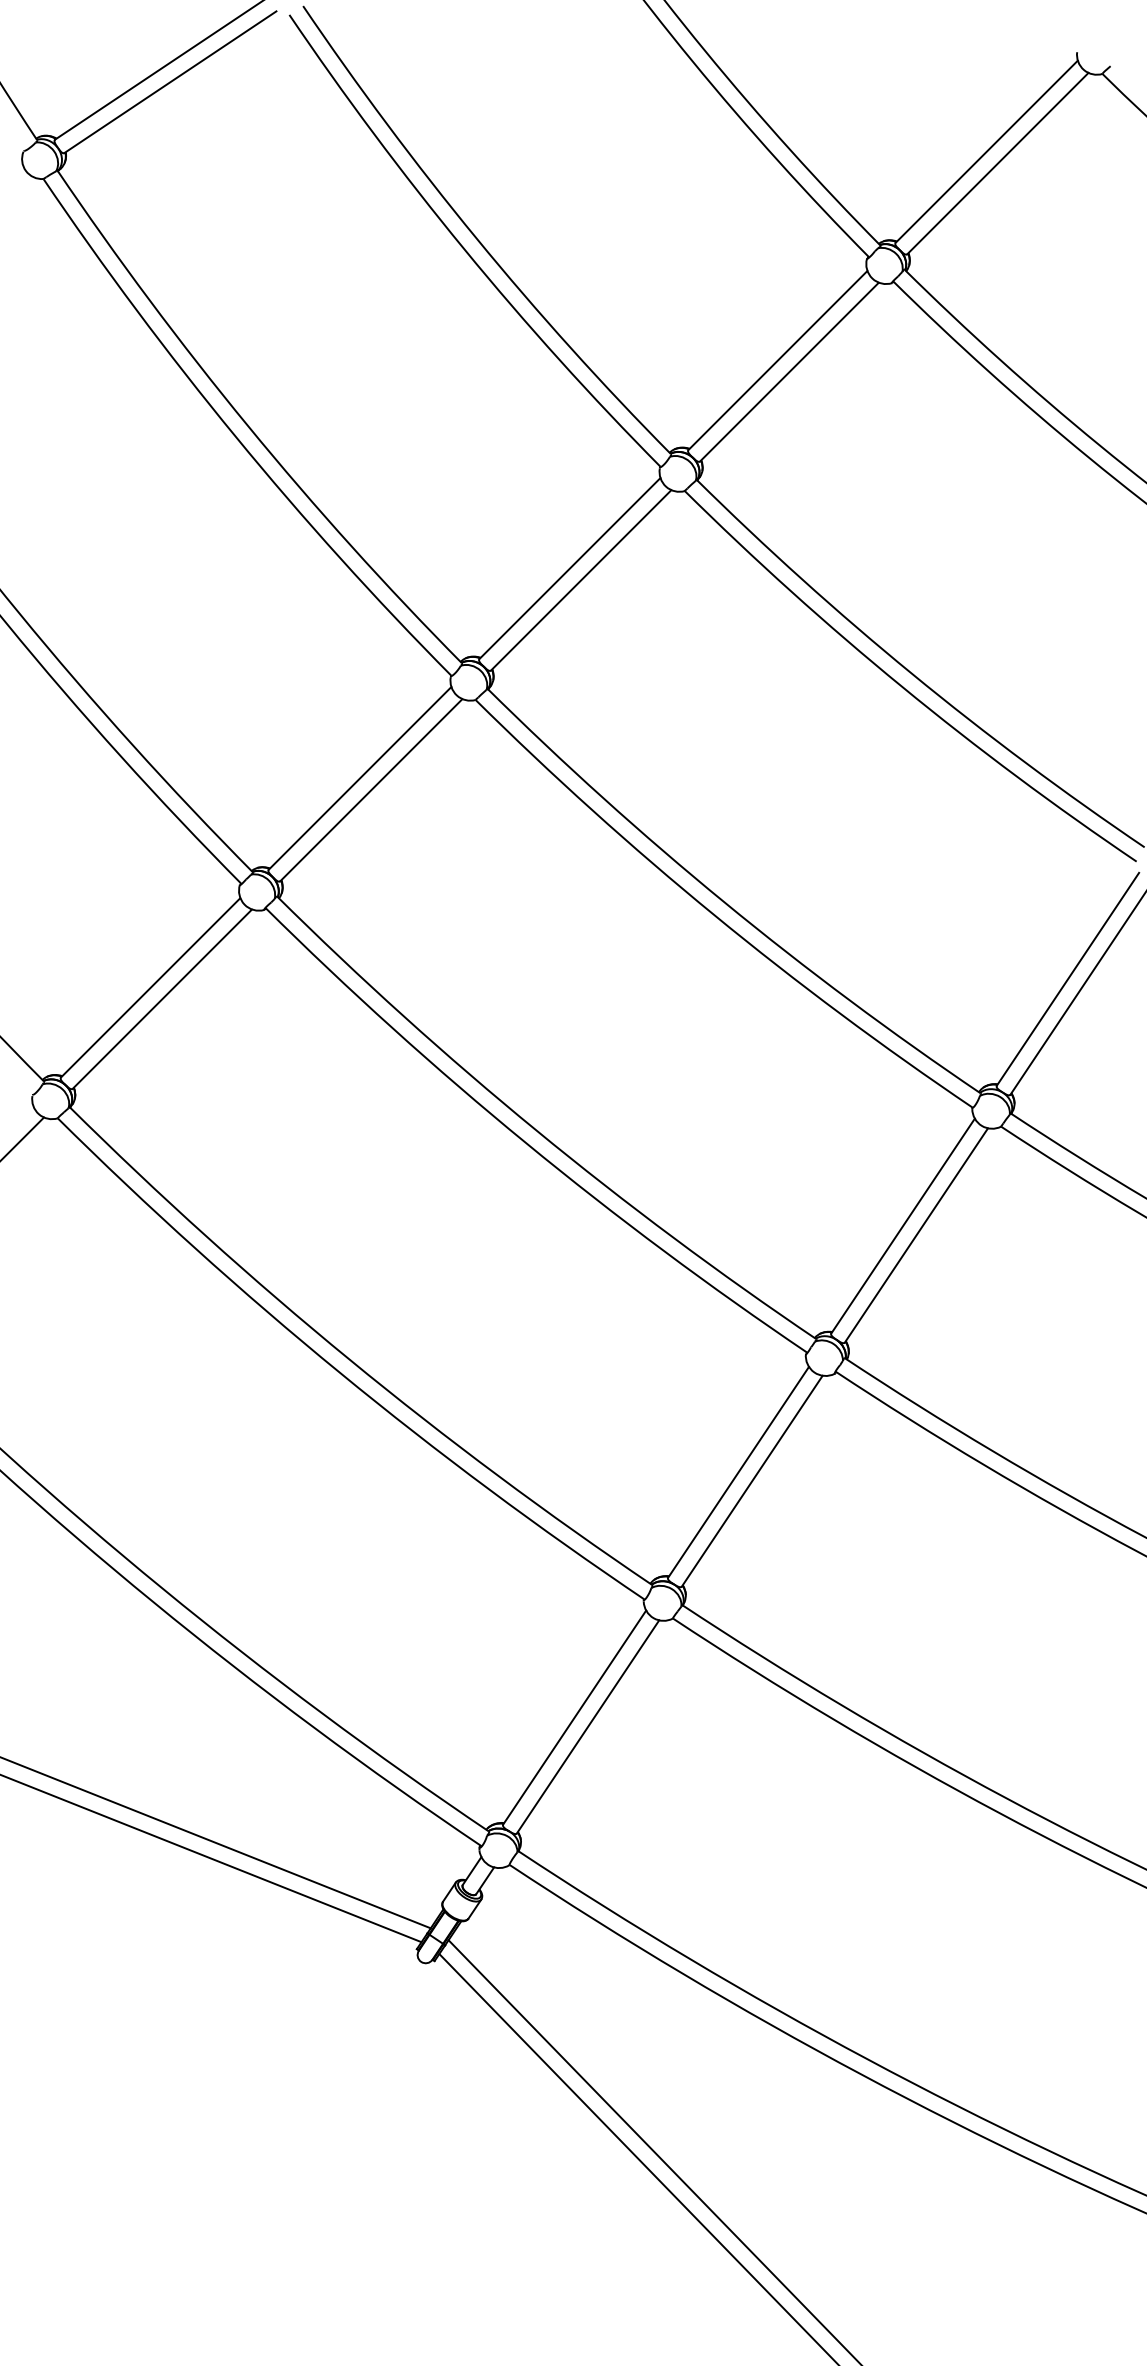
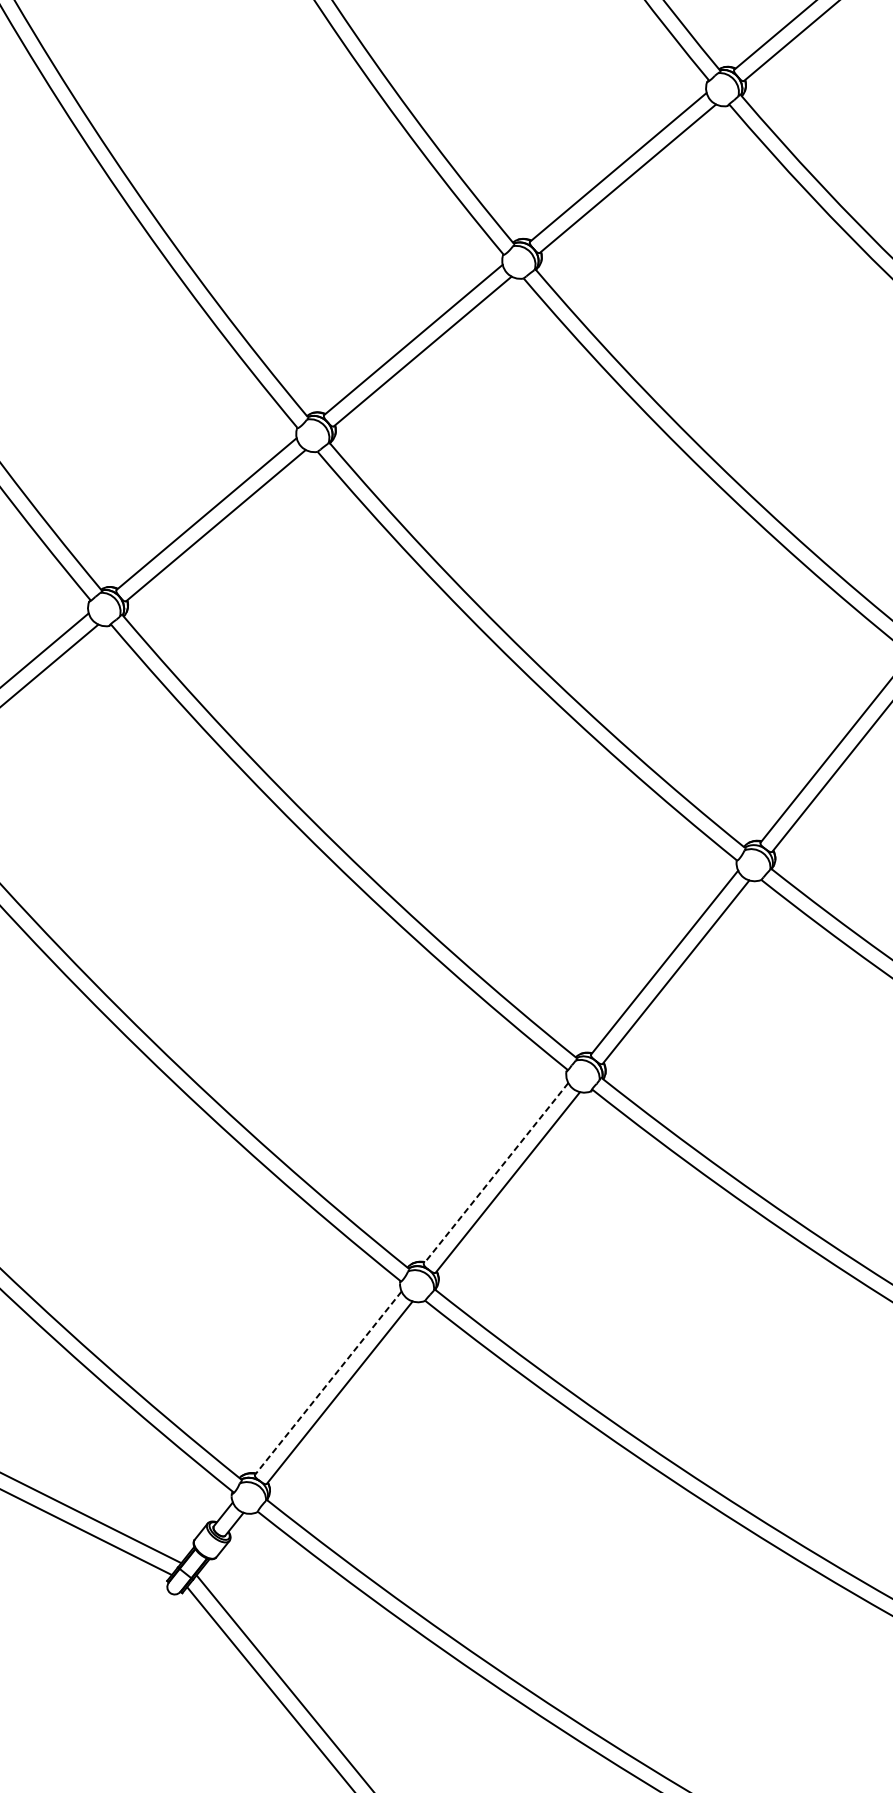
line: (738, 1472) -> (496, 1173), solid -> dashed
line: (574, 1717) -> (328, 1383), solid -> dashed

